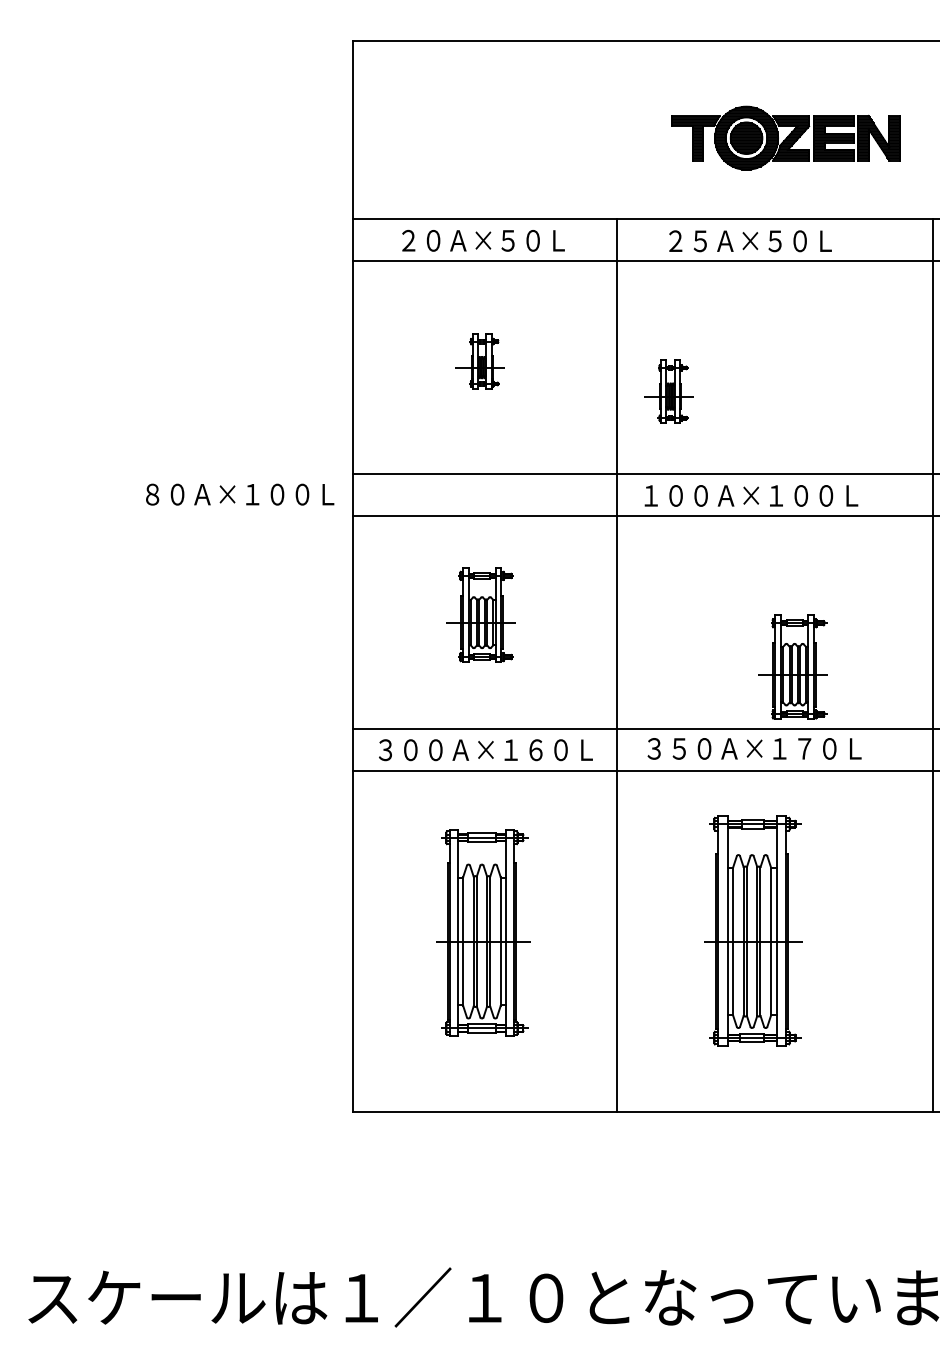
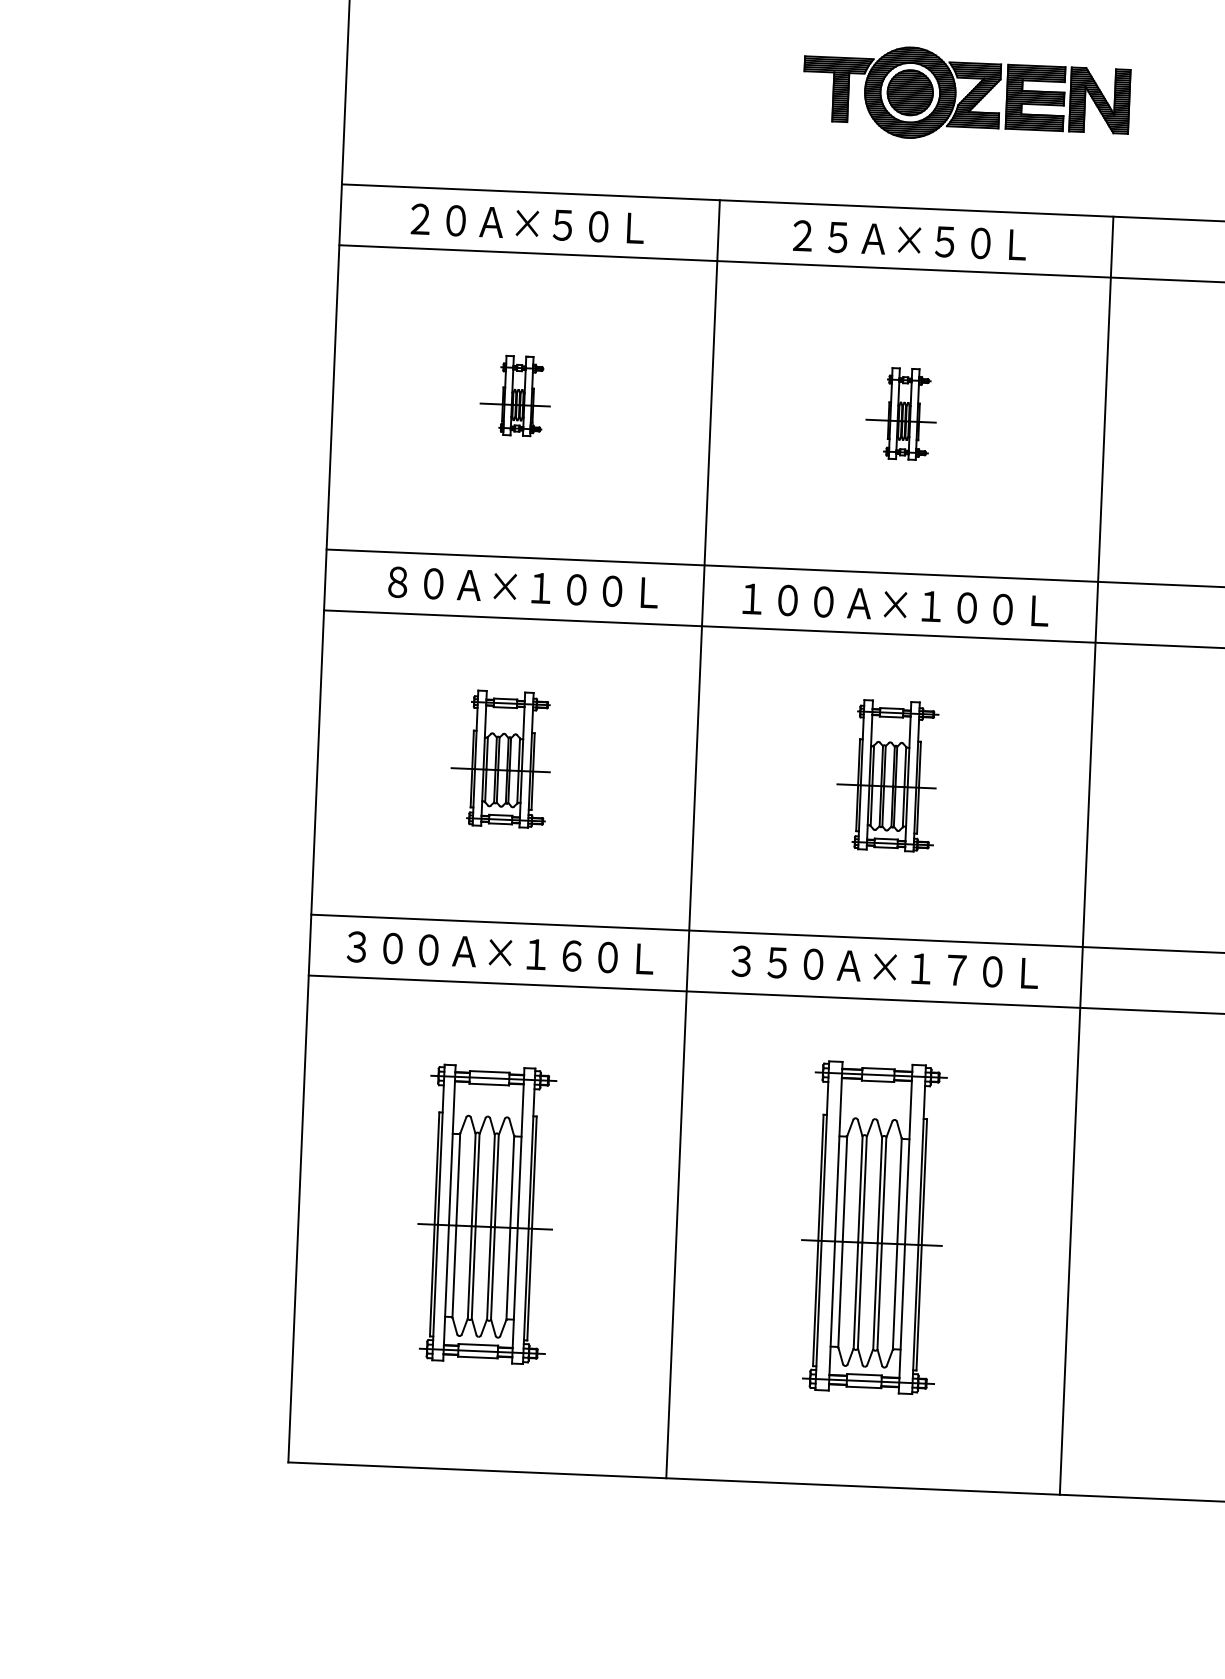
part: (668, 391) -> (901, 413), moved
text: (240, 494) -> (523, 587), moved
line: (932, 664) -> (1086, 854), moved
part: (792, 666) -> (885, 774), moved

